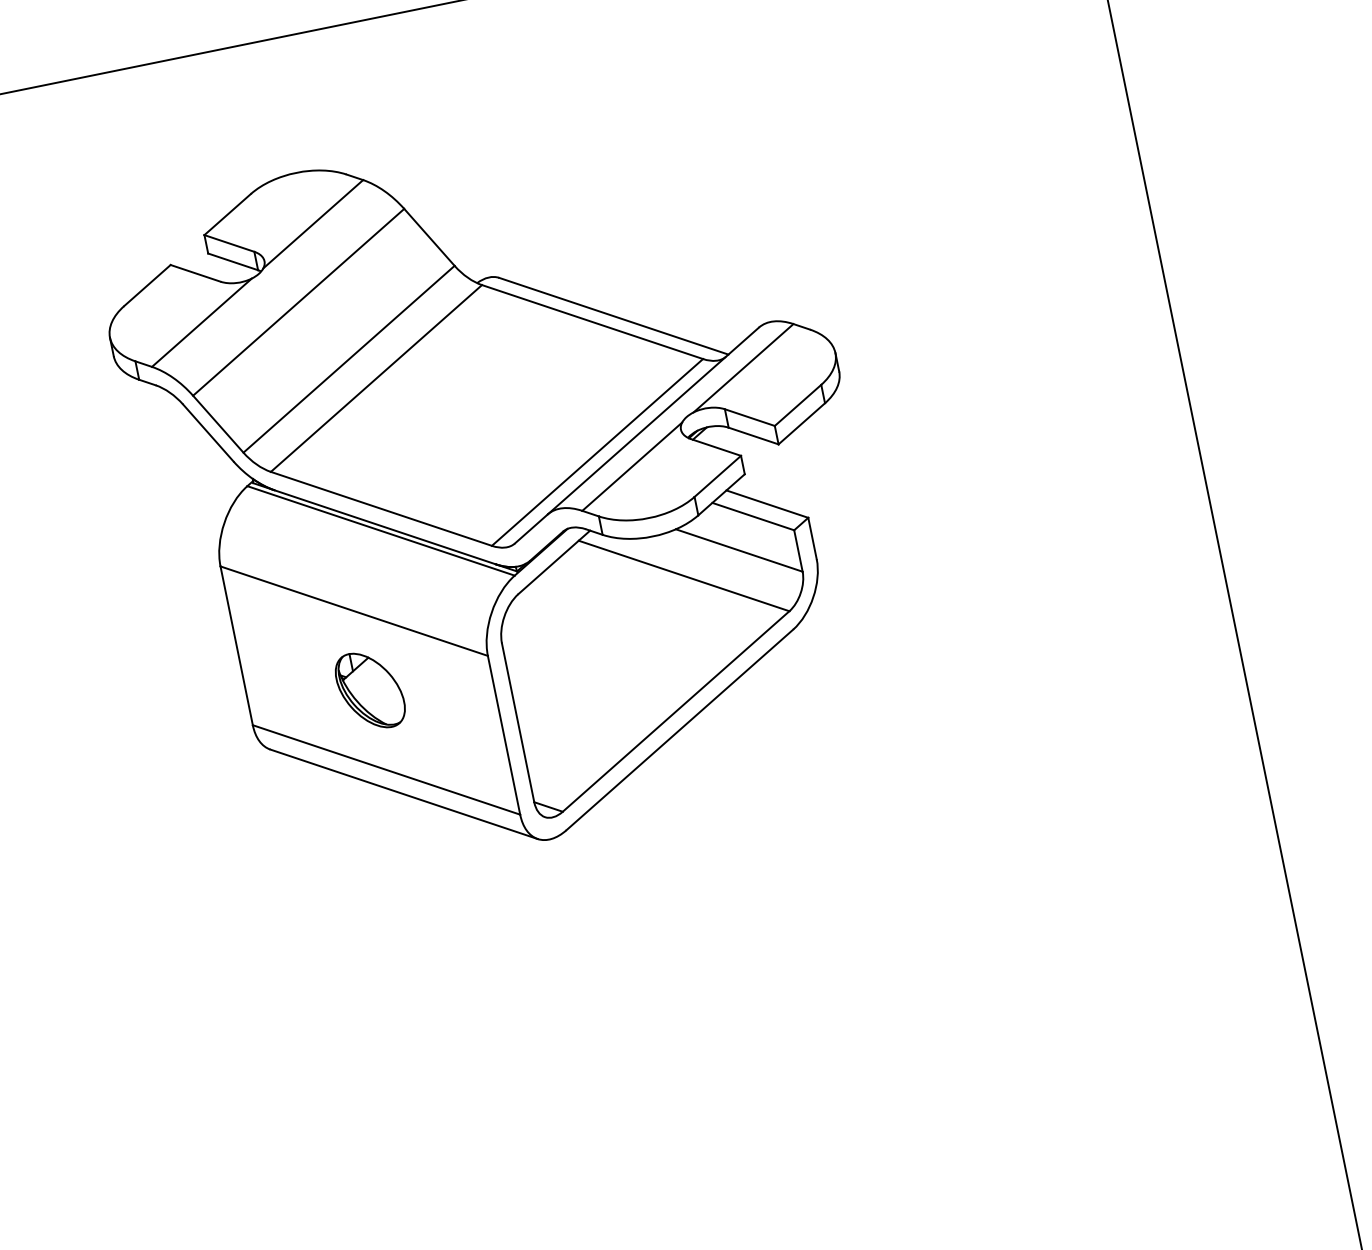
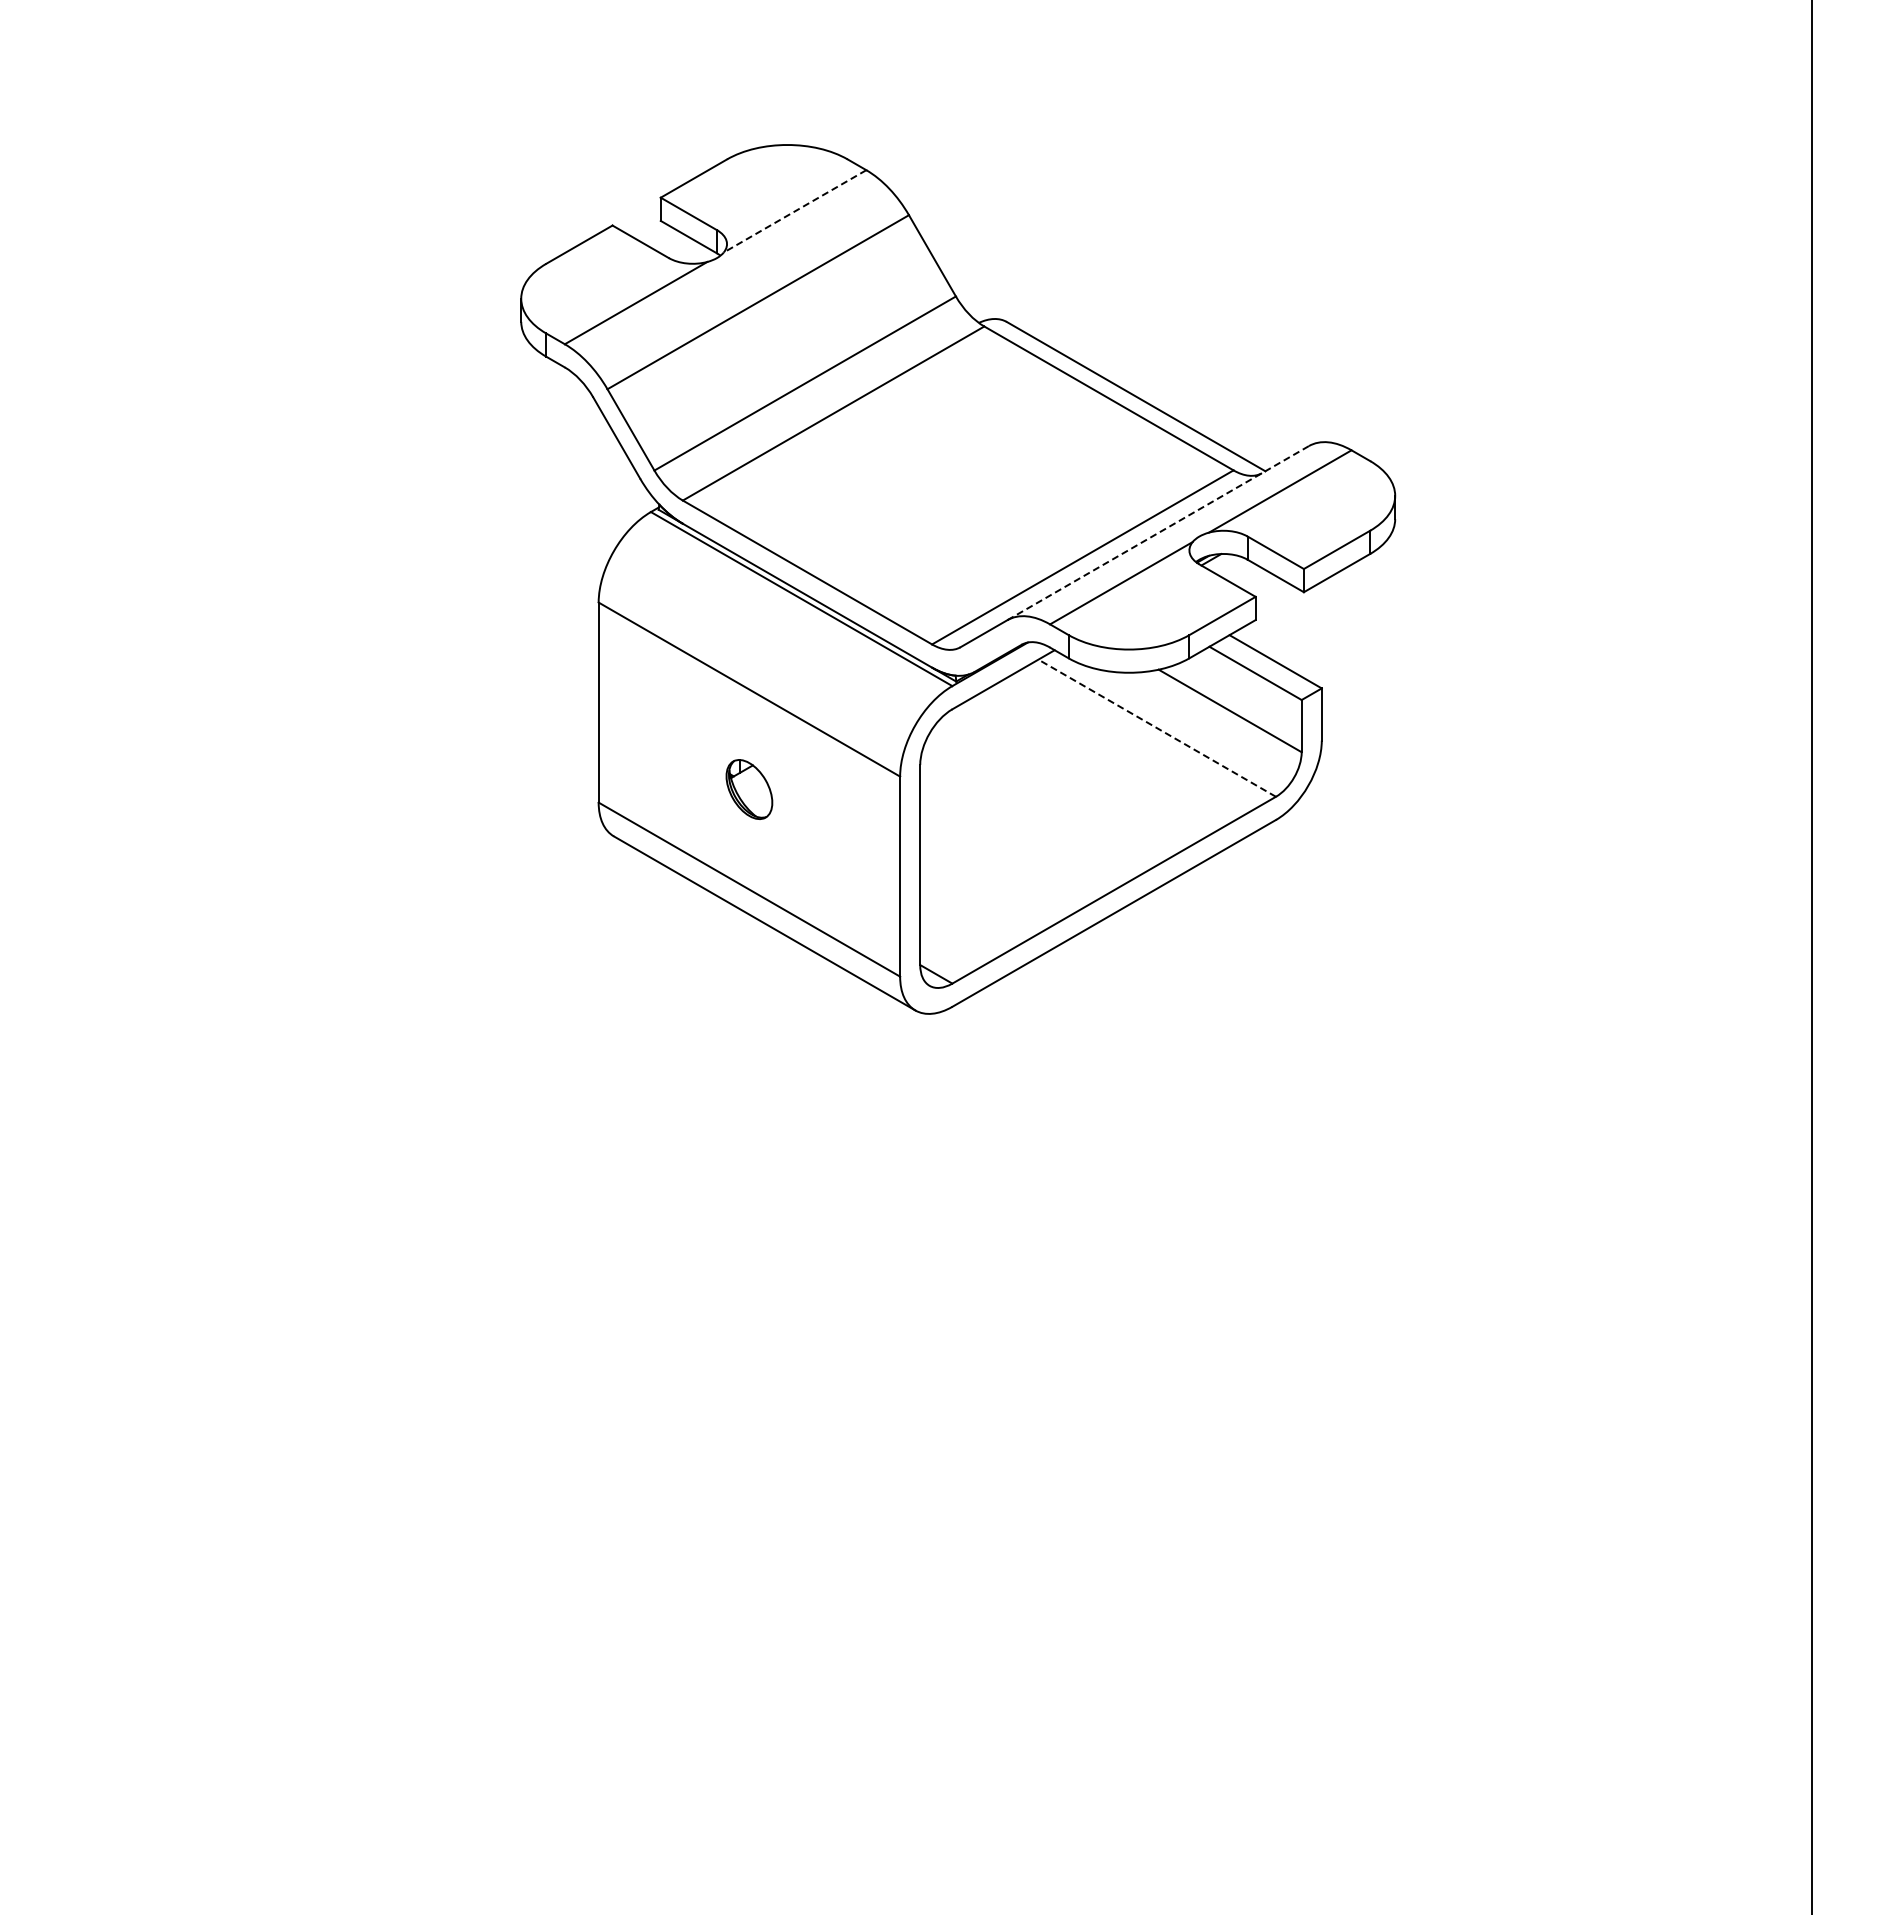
line: (312, 224) -> (794, 211), solid -> dashed
line: (653, 420) -> (1158, 532), solid -> dashed
line: (683, 575) -> (1156, 727), solid -> dashed
part: (370, 690) -> (749, 789), size x0.6

